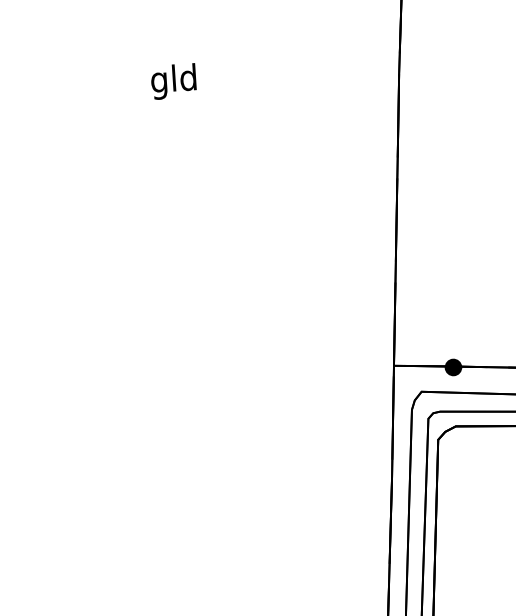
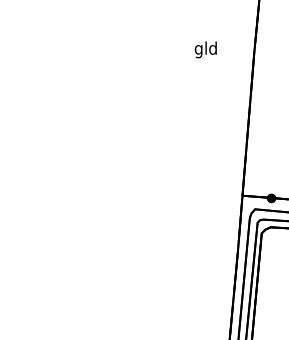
text: (173, 80) -> (205, 49), moved

